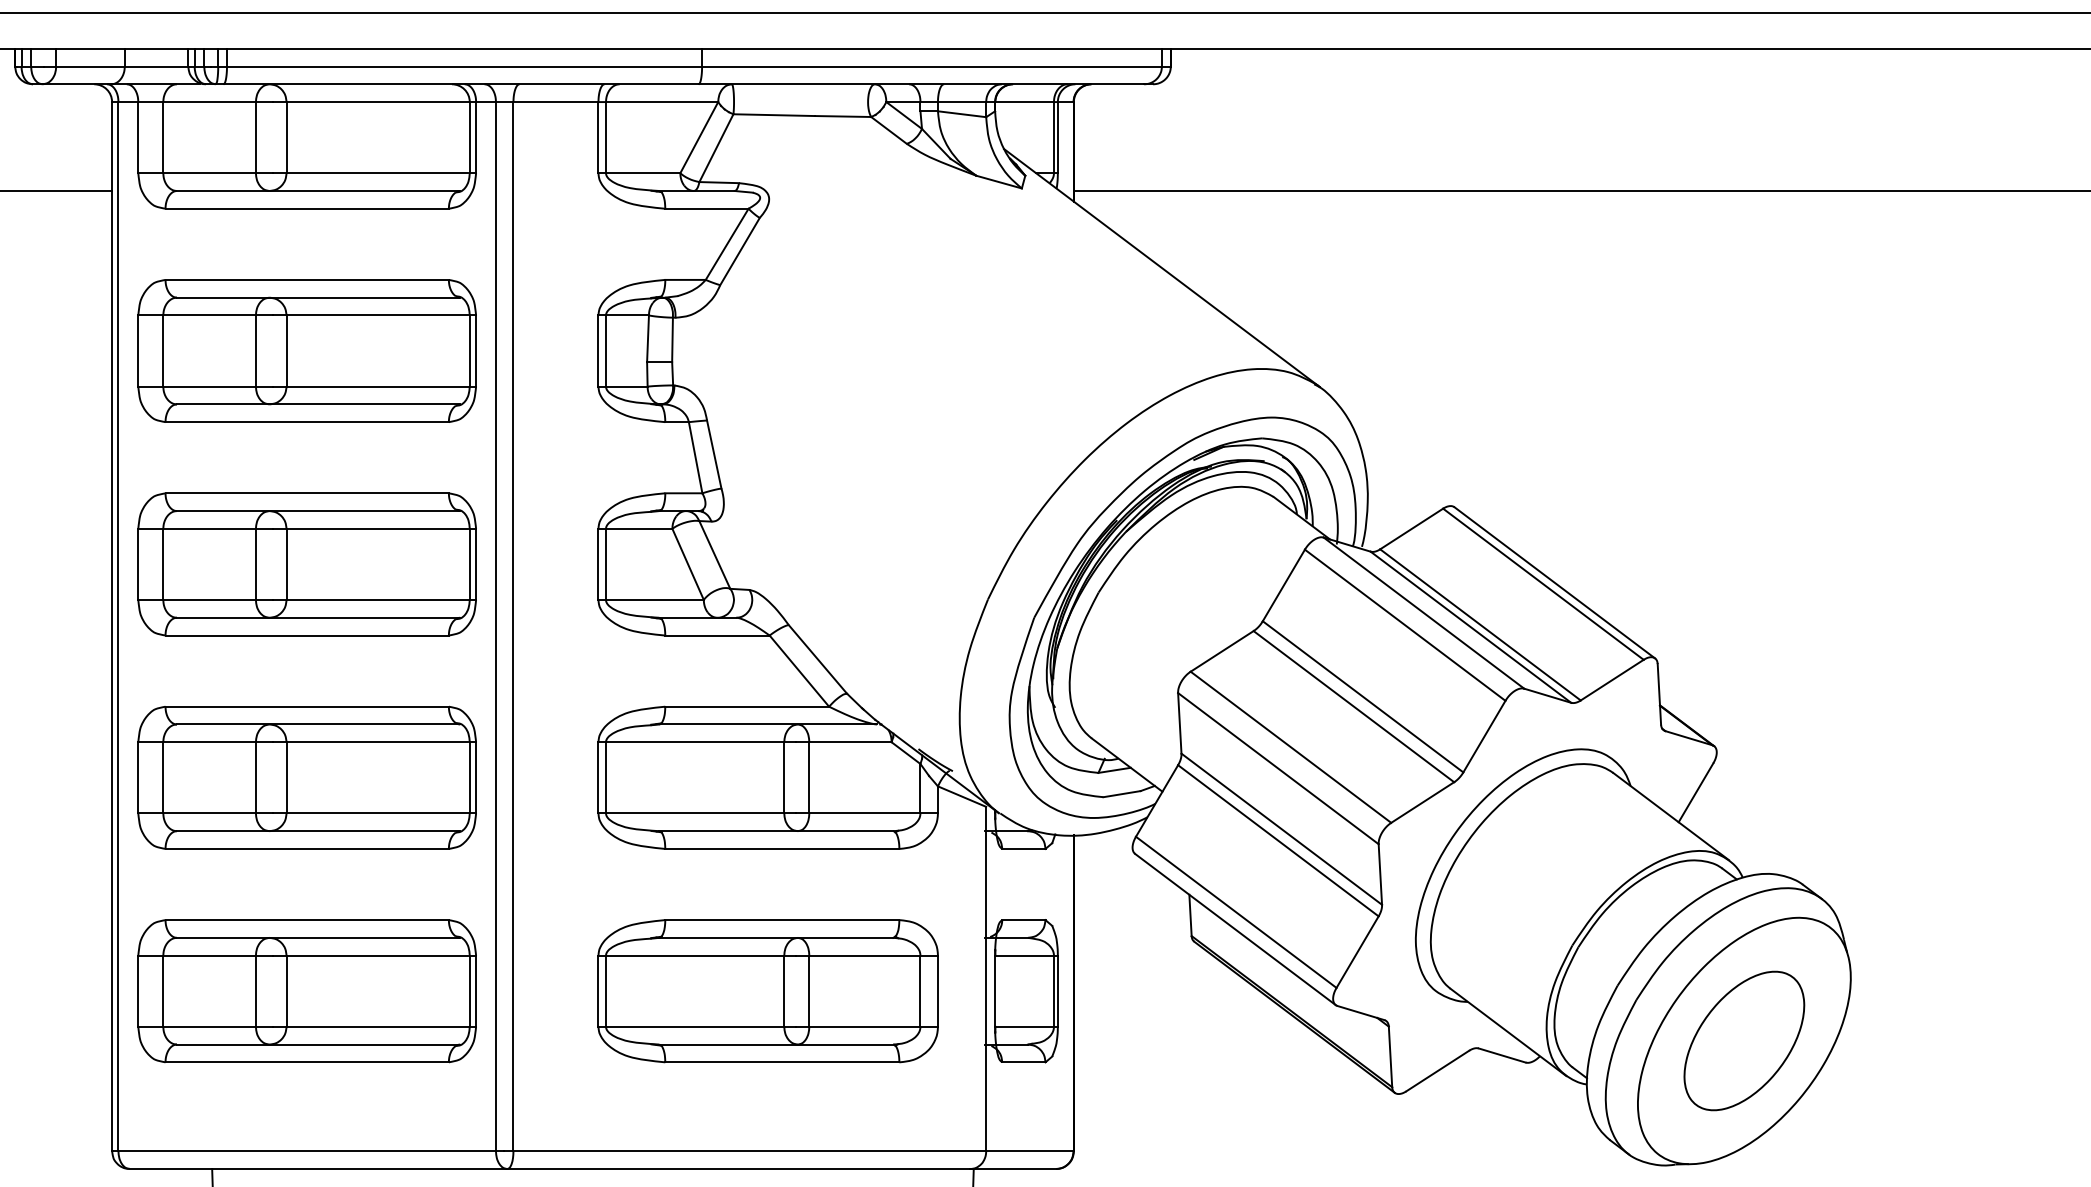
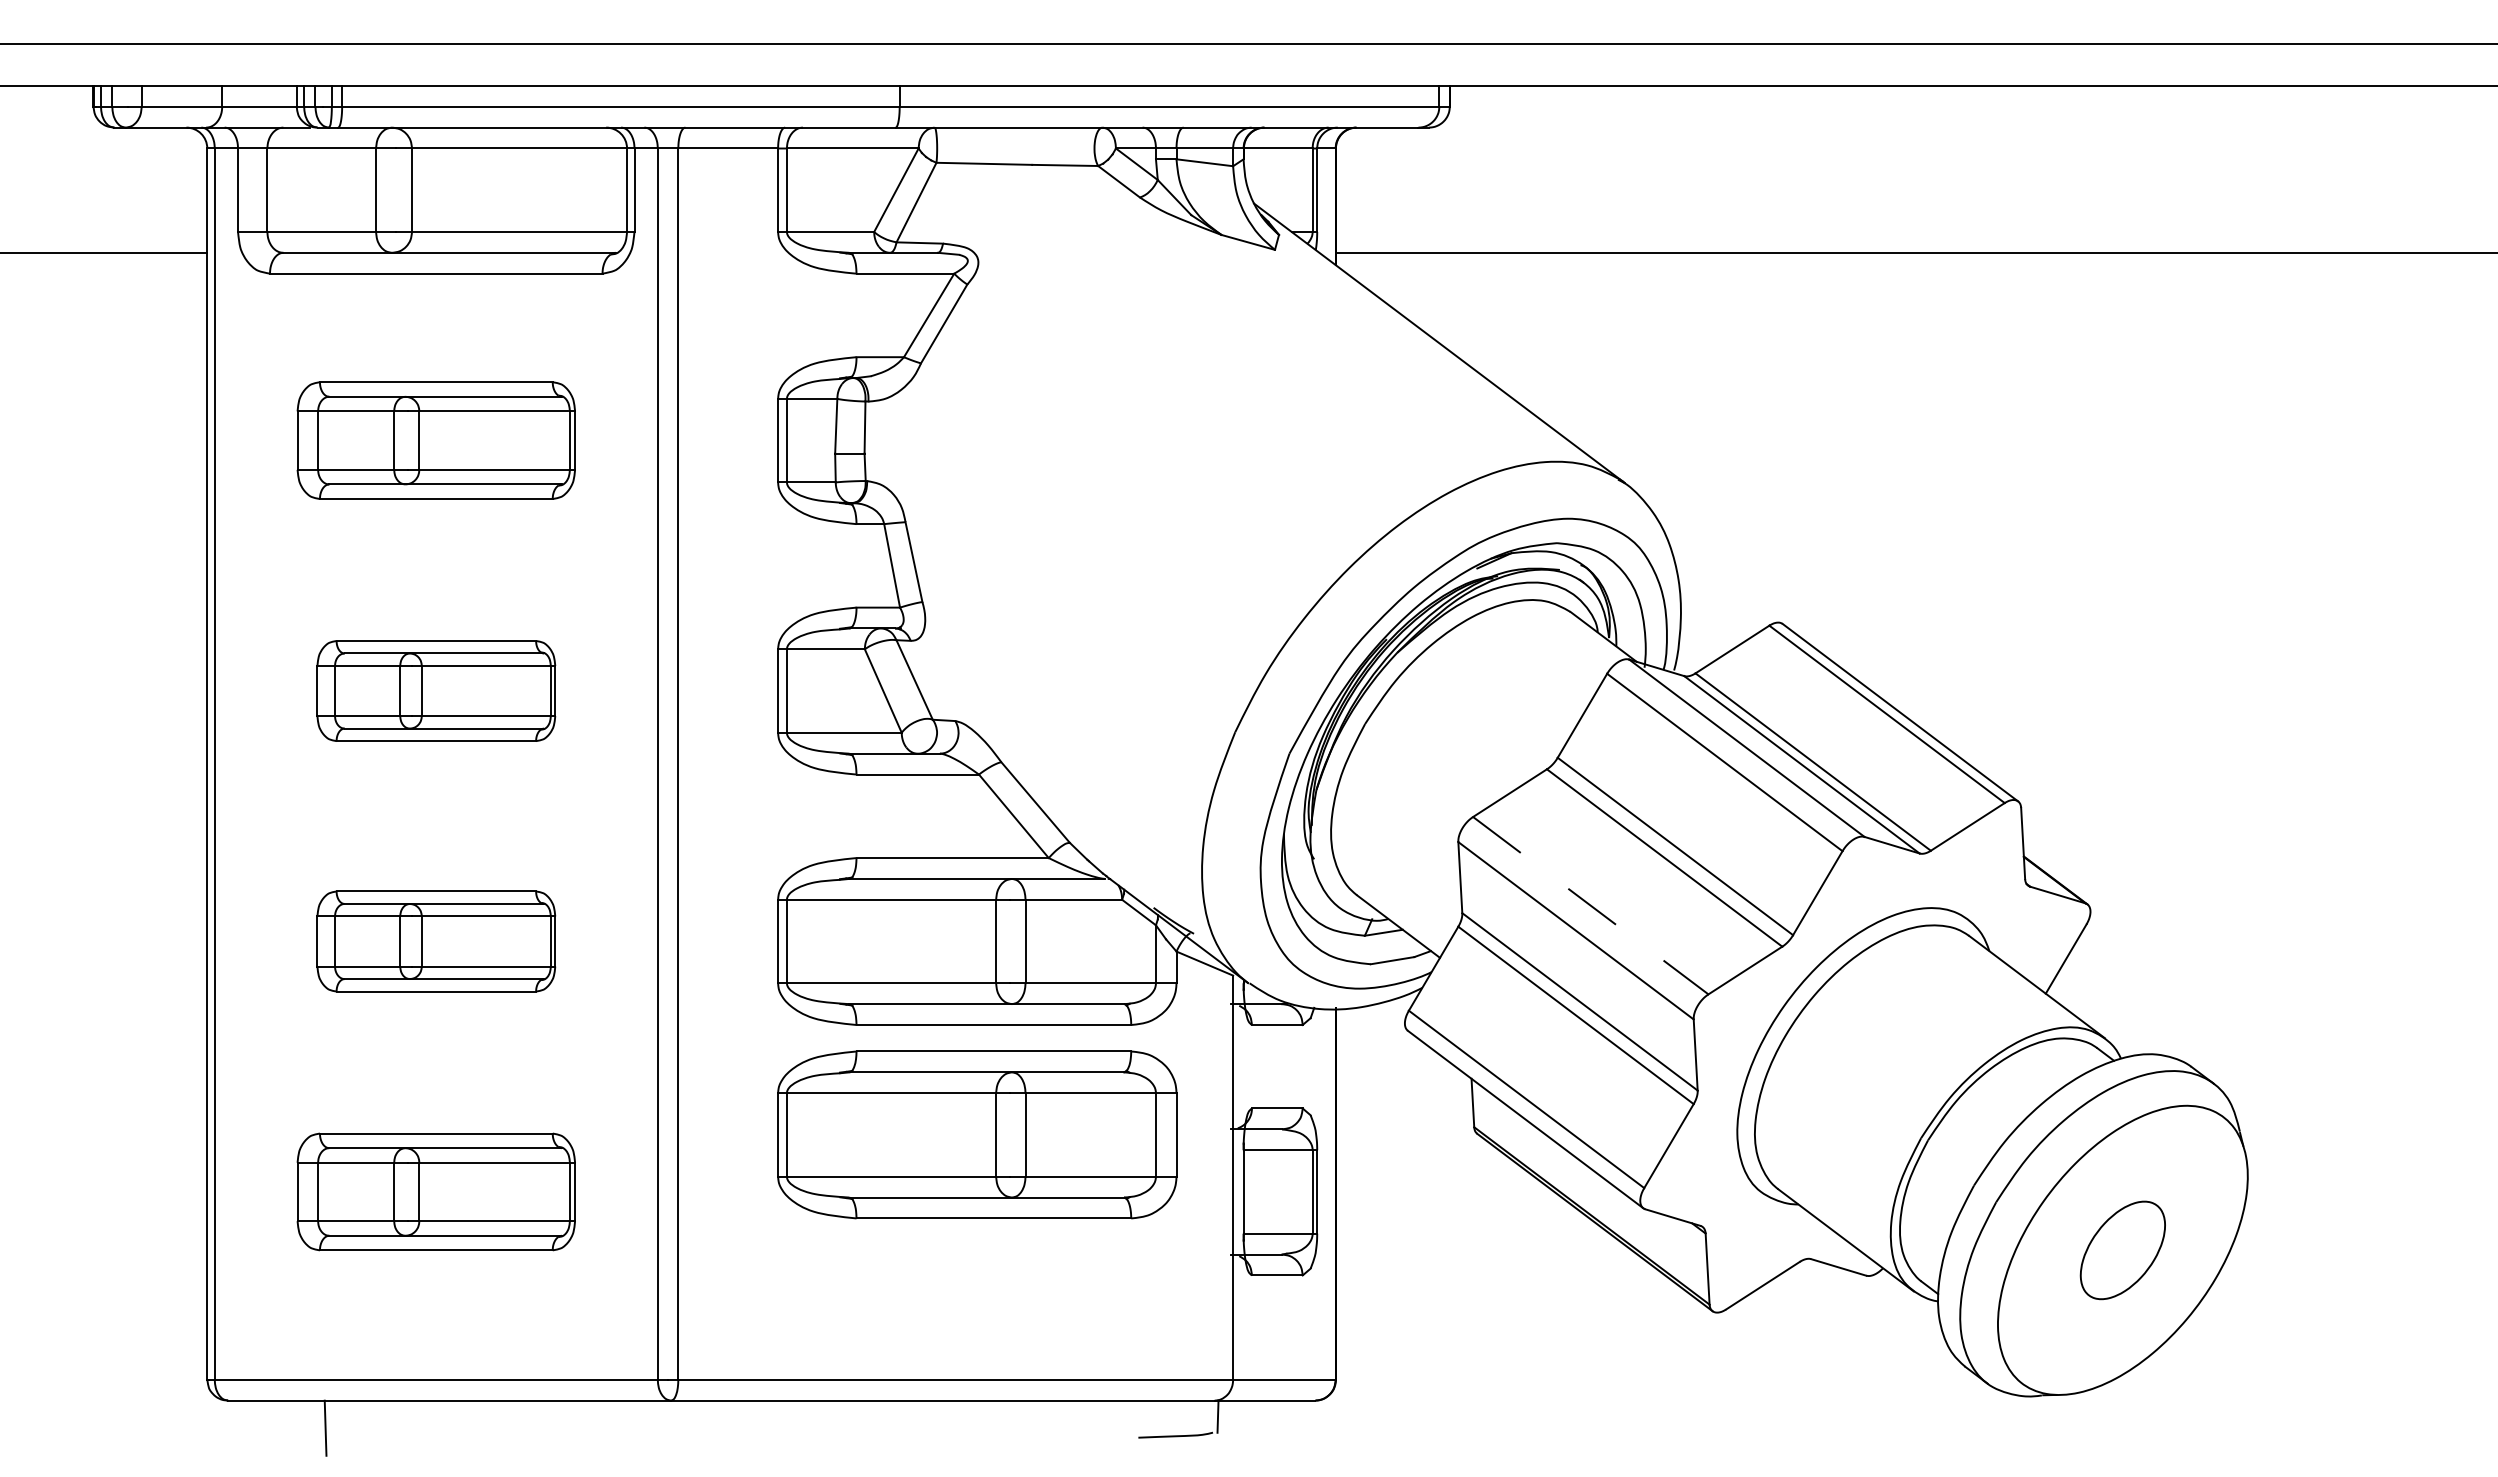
part: (307, 350) -> (436, 440), size x0.7
part: (307, 563) -> (436, 690), size x0.6
line: (1291, 747) -> (1591, 905), solid -> dashed
part: (307, 777) -> (436, 941), size x0.6
part: (307, 990) -> (436, 1191), size x0.7
part: (768, 990) -> (977, 1134), moved
part: (1744, 1041) -> (2122, 1250), size x0.6

